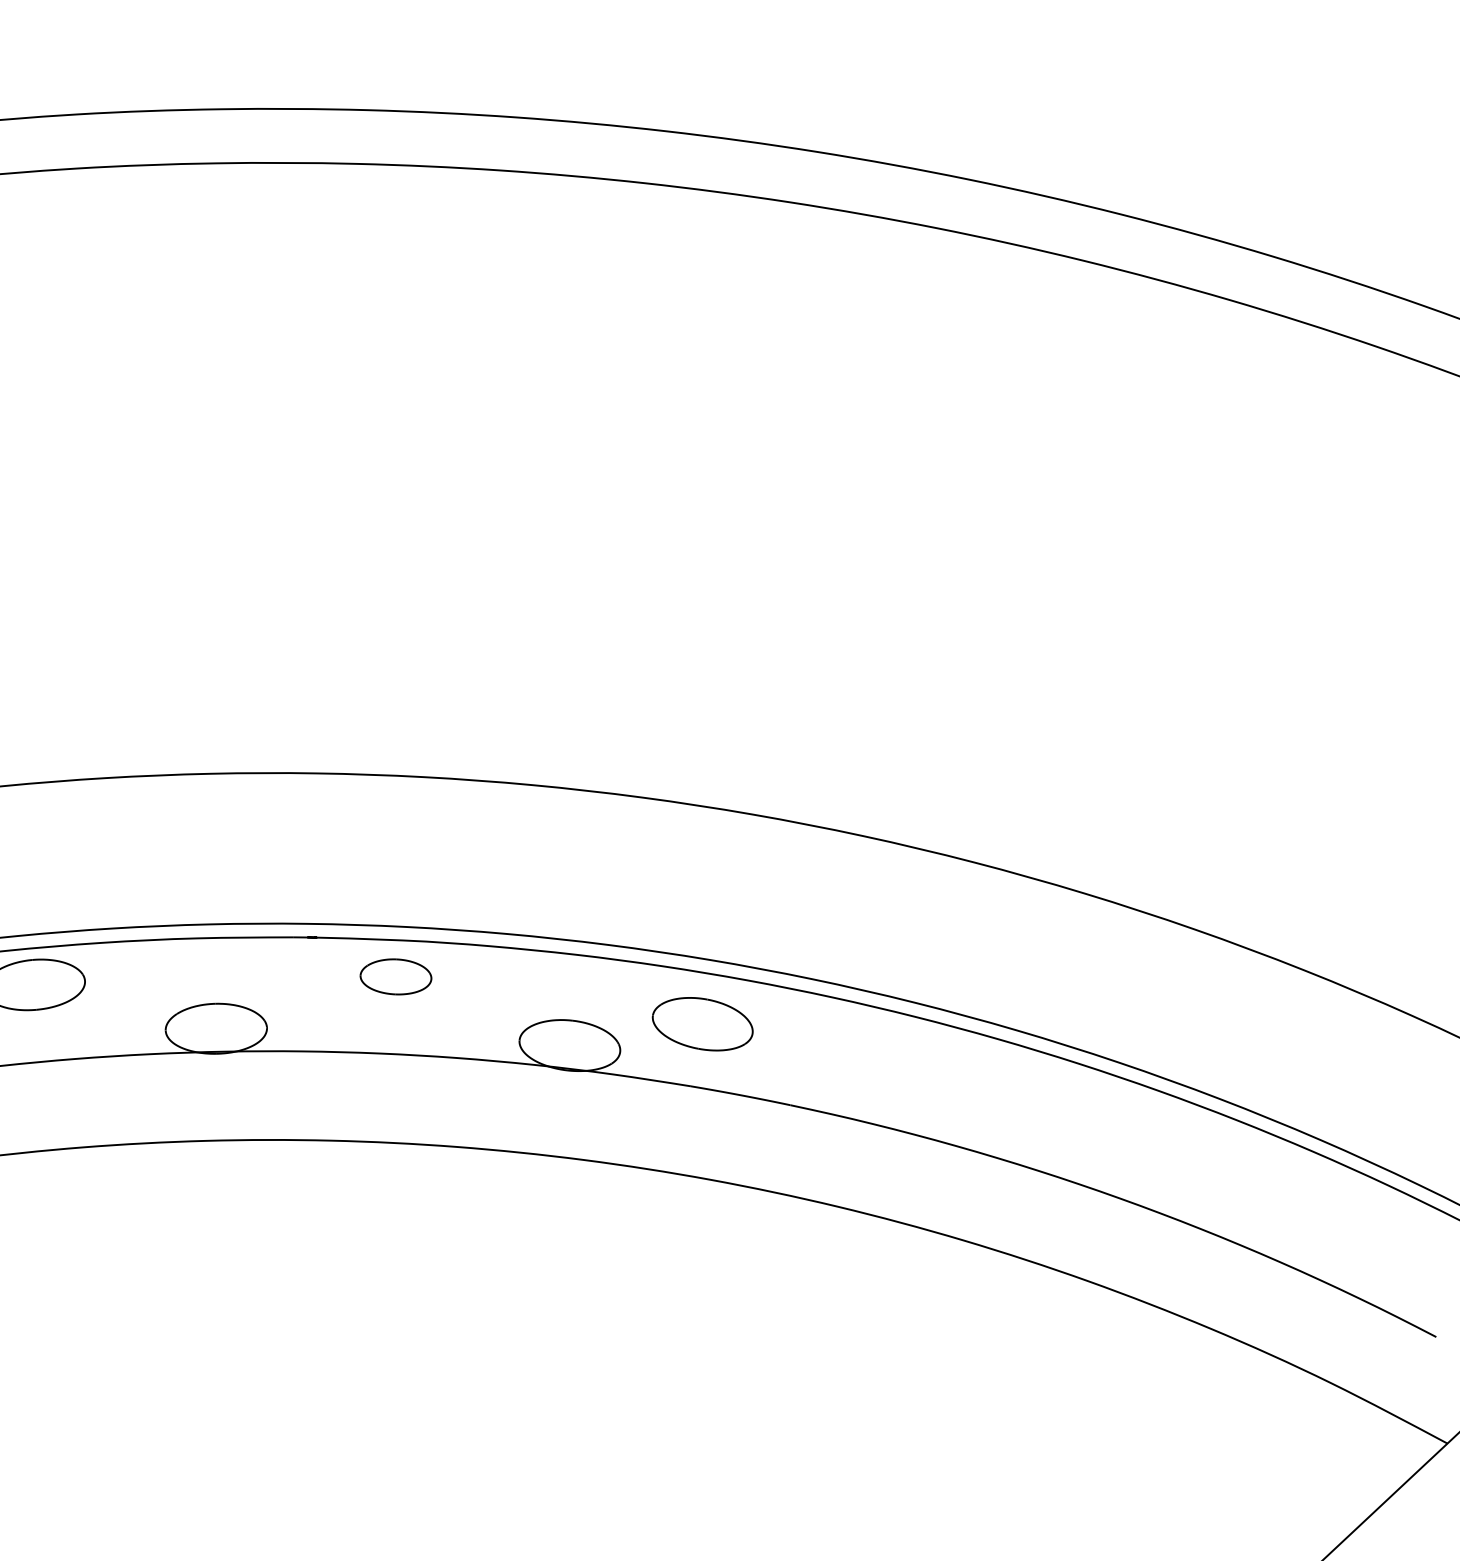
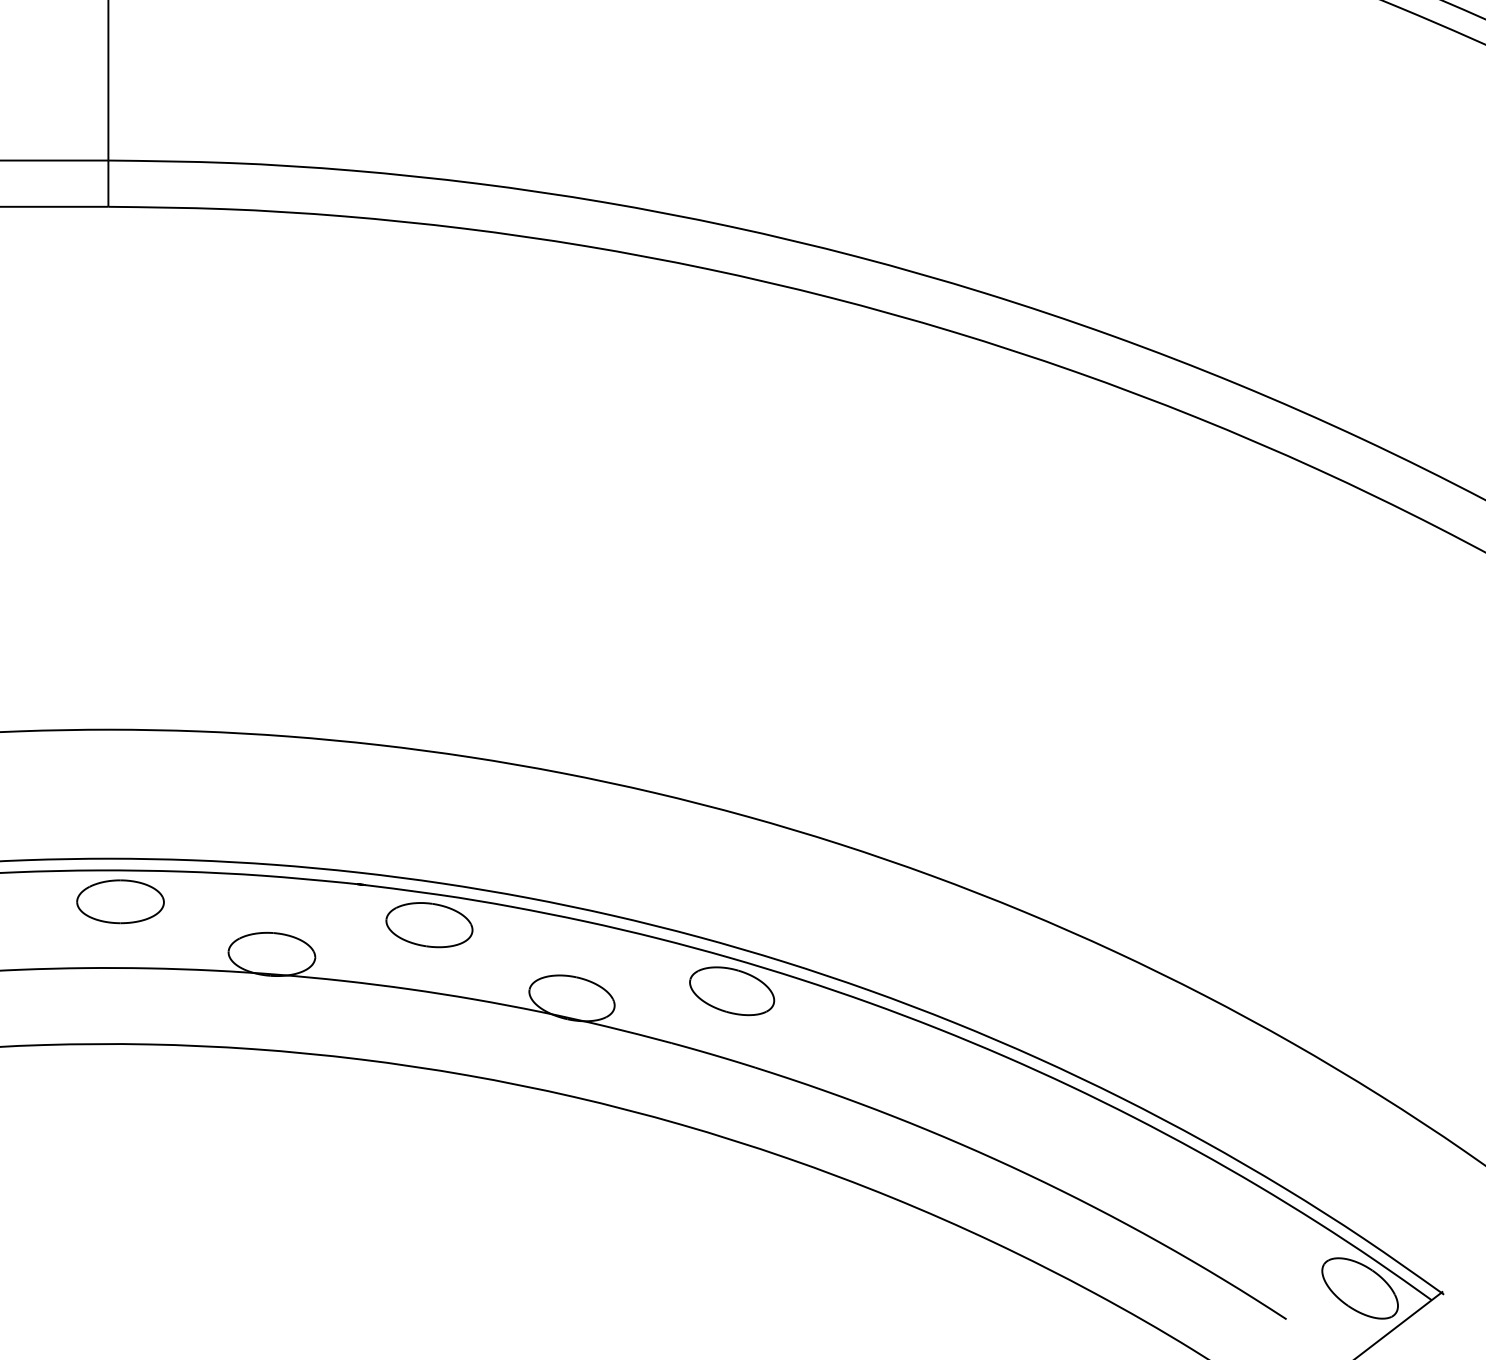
part: (396, 977) -> (429, 925), size x1.43
part: (703, 1024) -> (732, 991), moved

